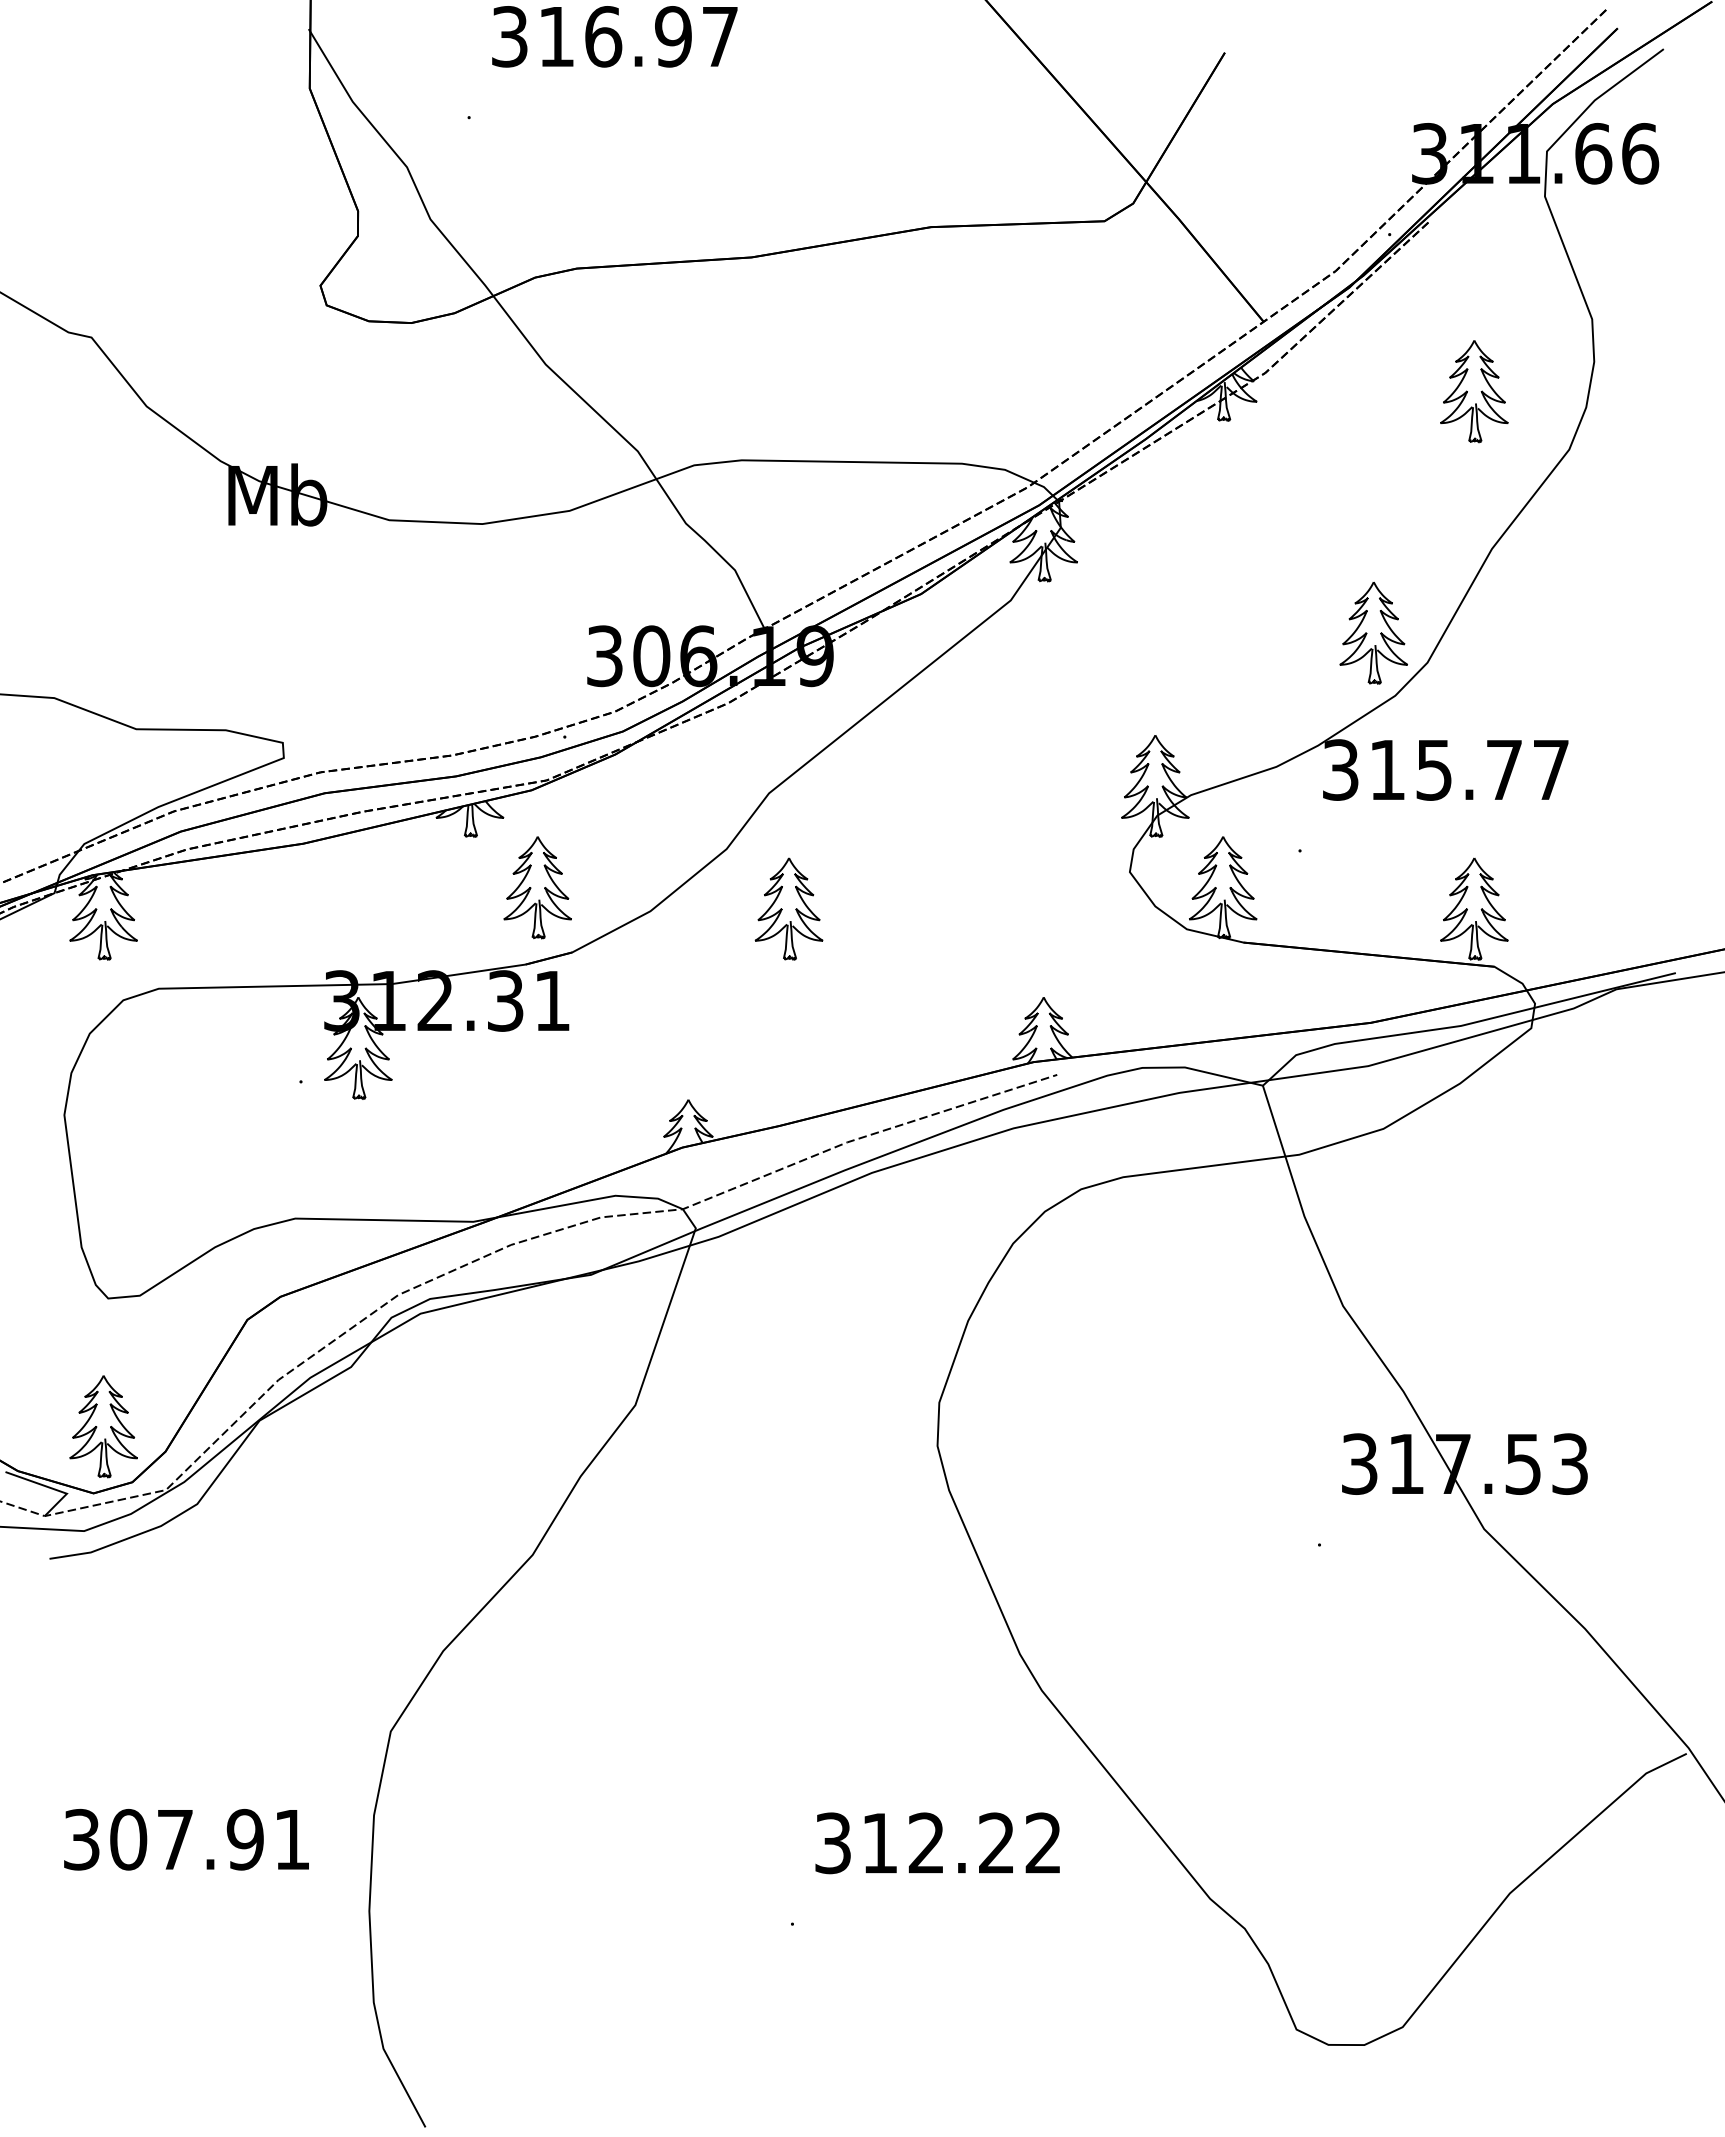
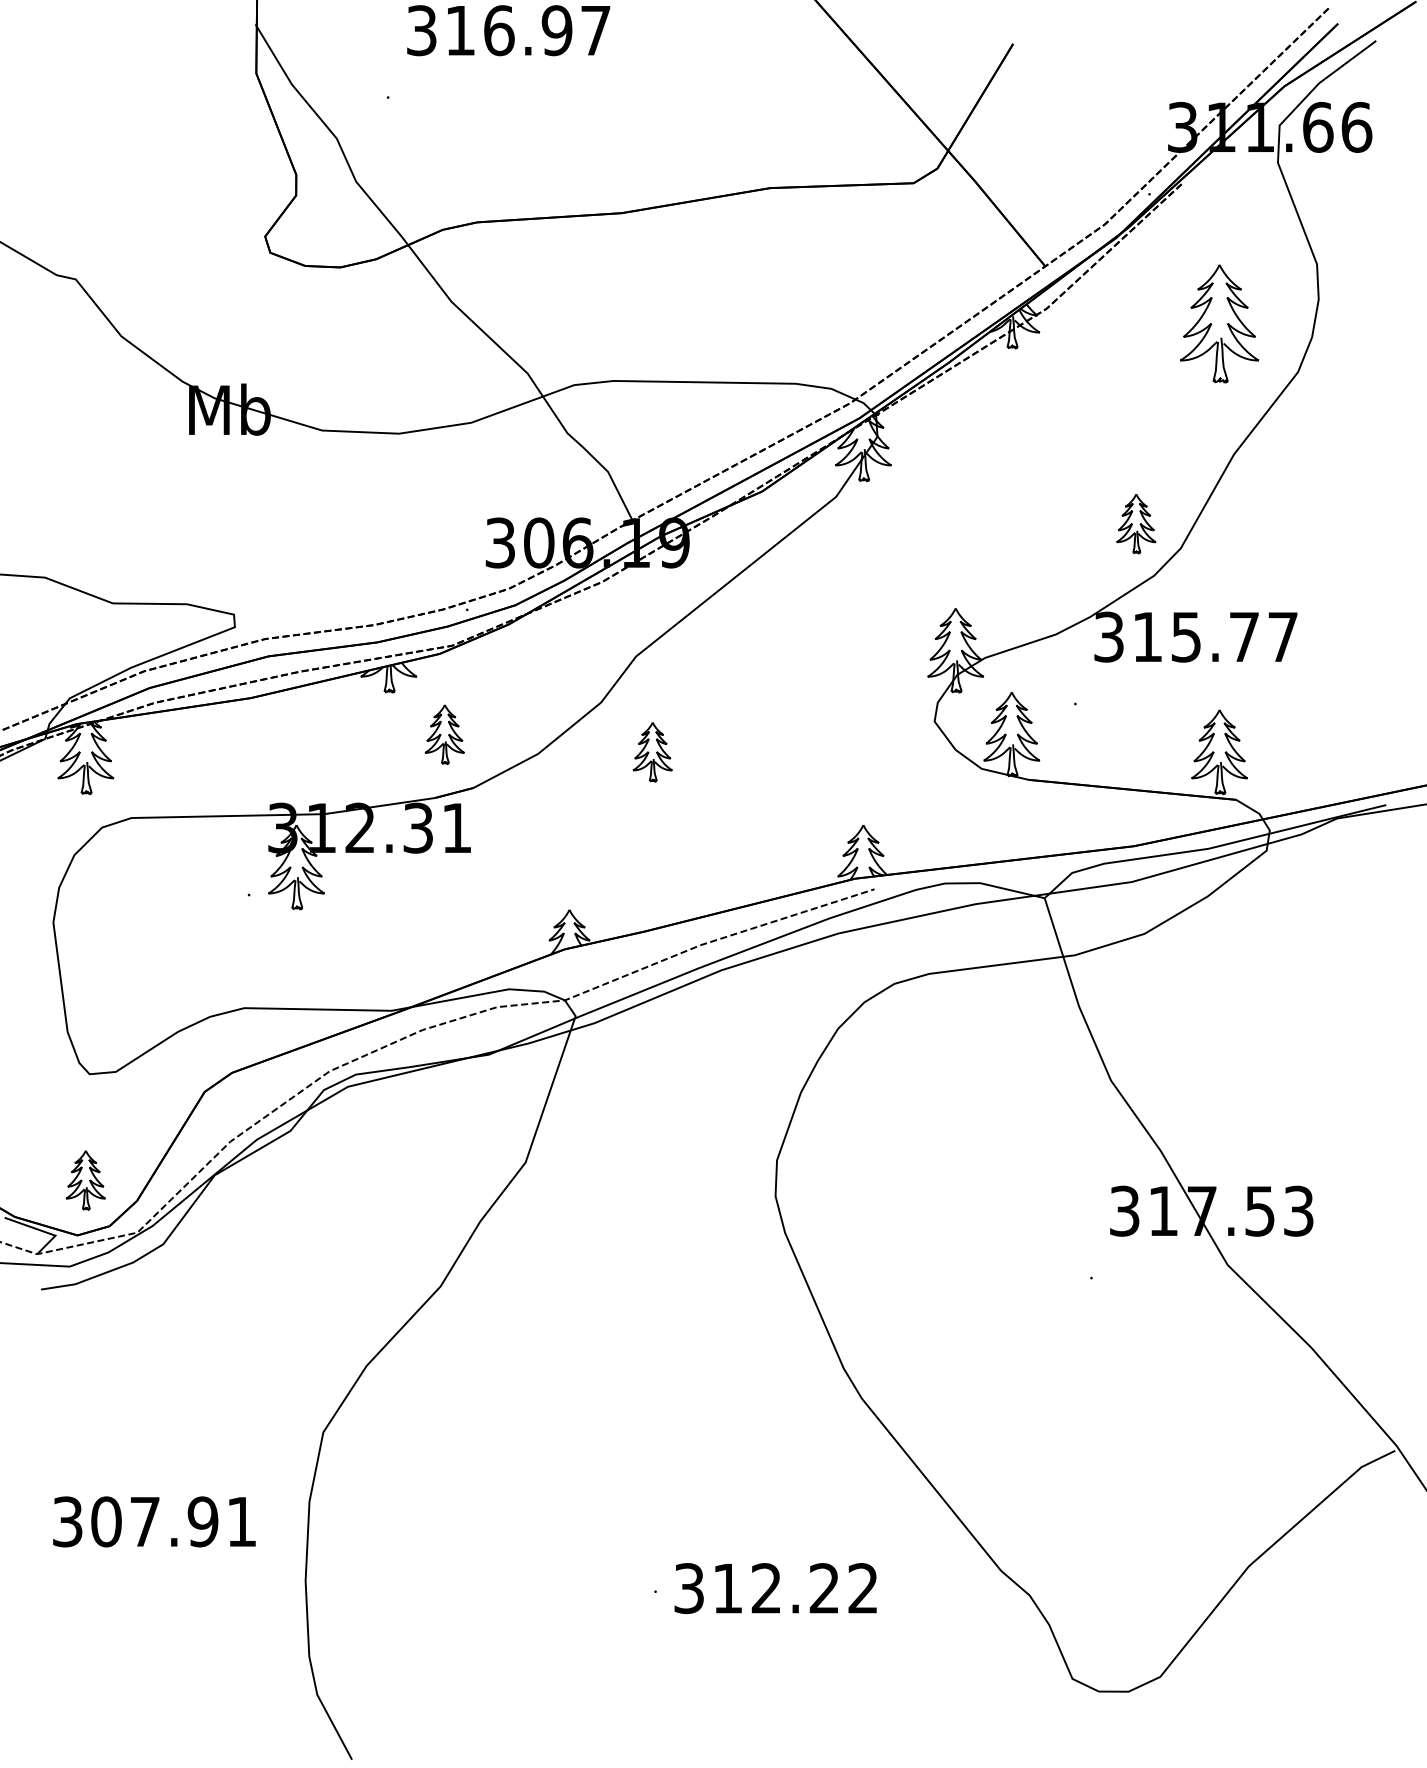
part: (1474, 391) -> (1219, 324), size x1.4
part: (1373, 632) -> (1136, 523), size x0.7
part: (537, 887) -> (444, 734), size x0.7
part: (788, 908) -> (652, 751), size x0.7
part: (103, 1426) -> (85, 1180), size x0.7
text: (937, 1843) -> (775, 1588), moved

